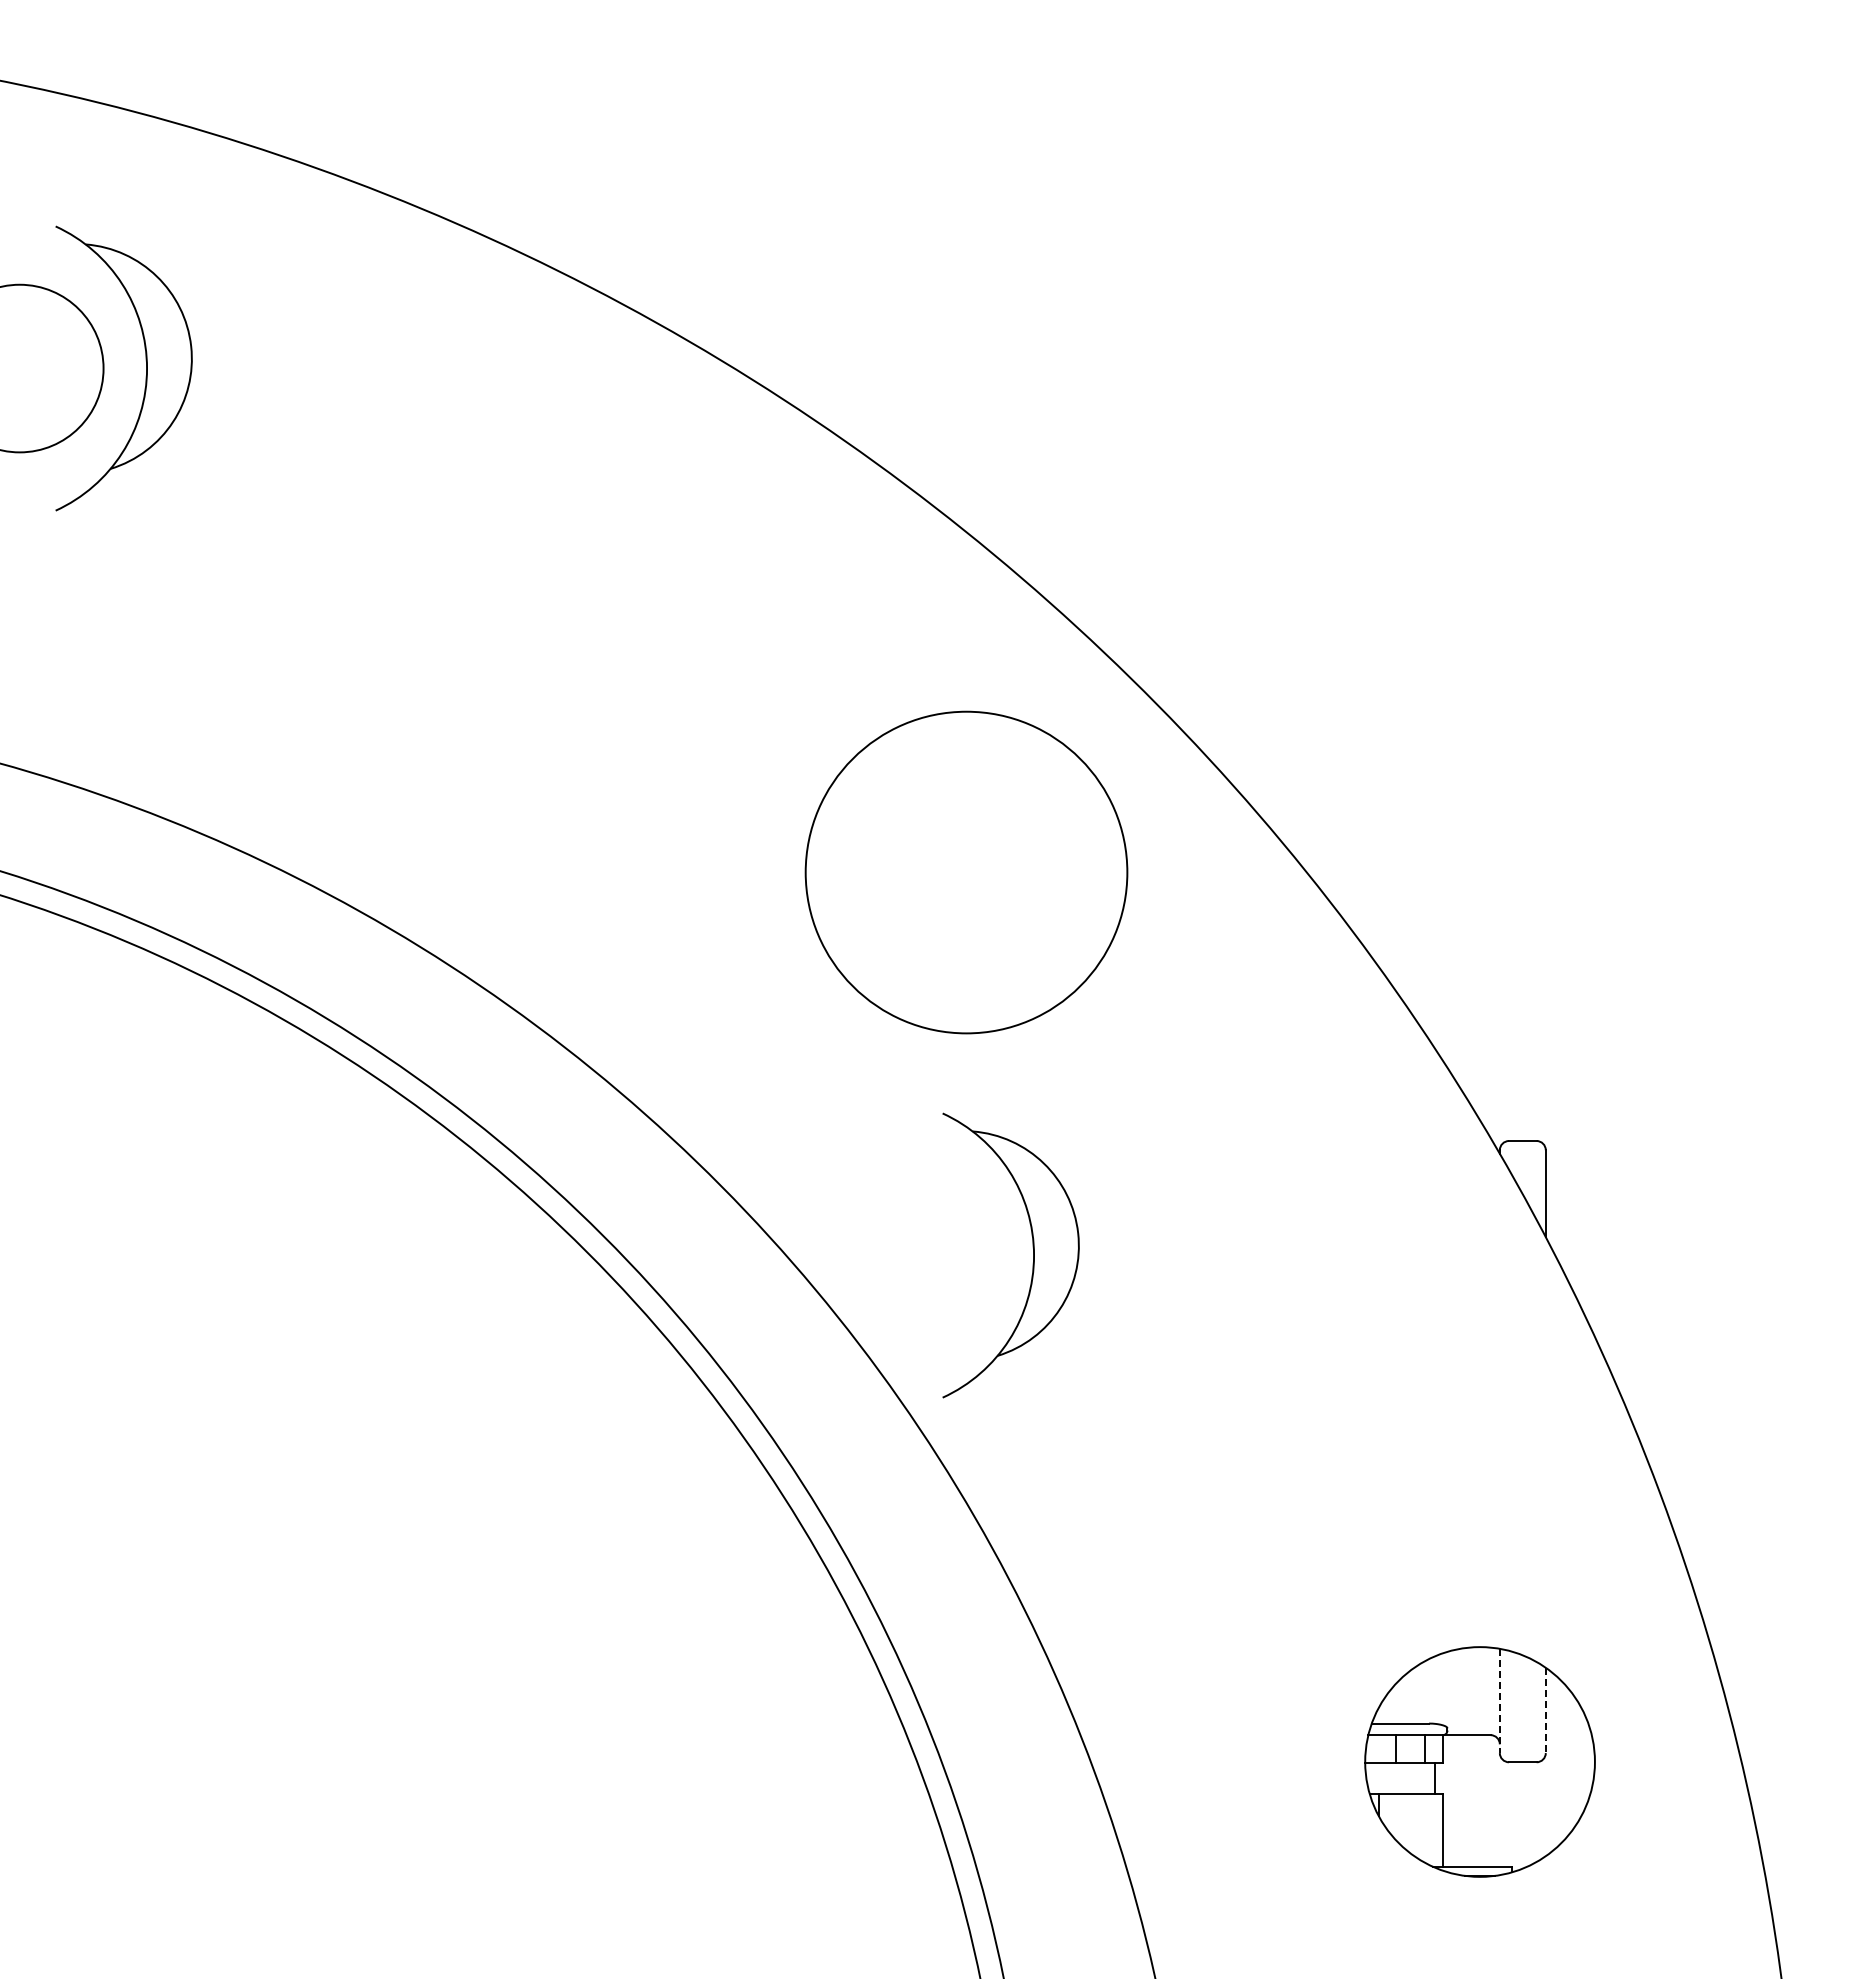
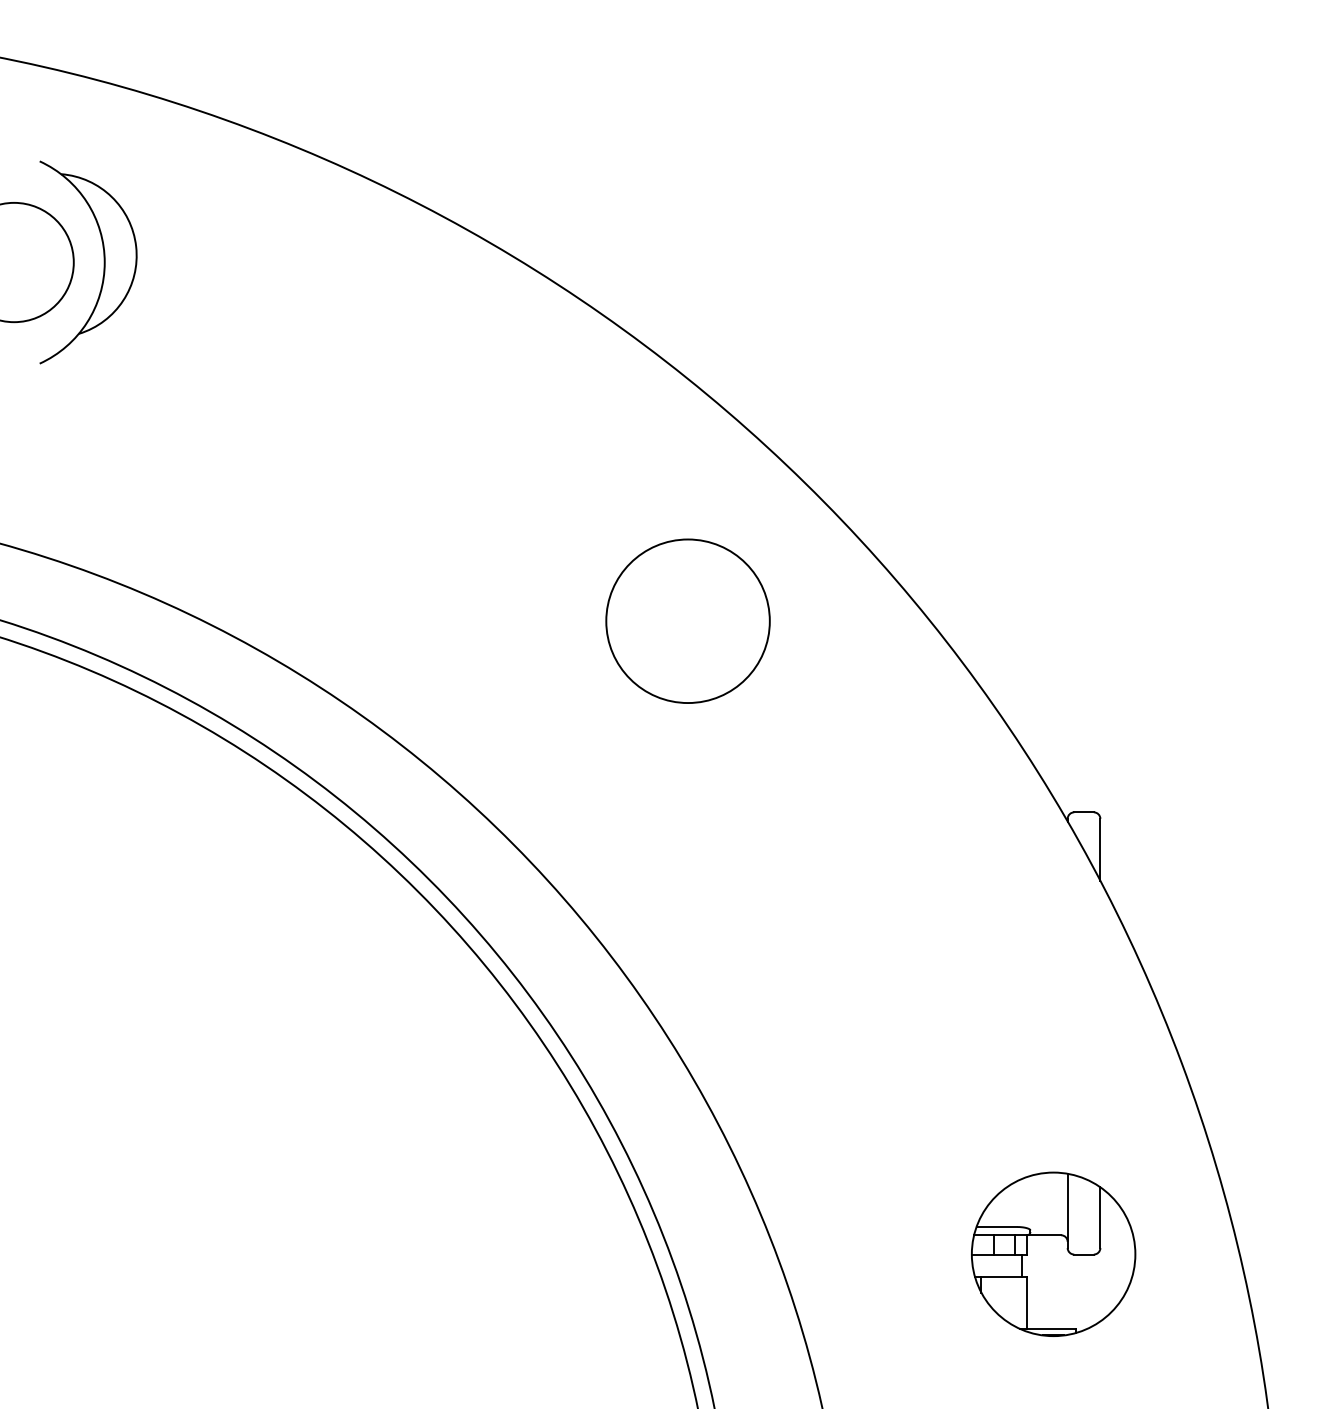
circle: (966, 872) -> (688, 621), size x0.71
part: (1033, 1255) -> (735, 893), removed
line: (1499, 1701) -> (1067, 1211), dashed -> solid
line: (1545, 1710) -> (1100, 1217), dashed -> solid

